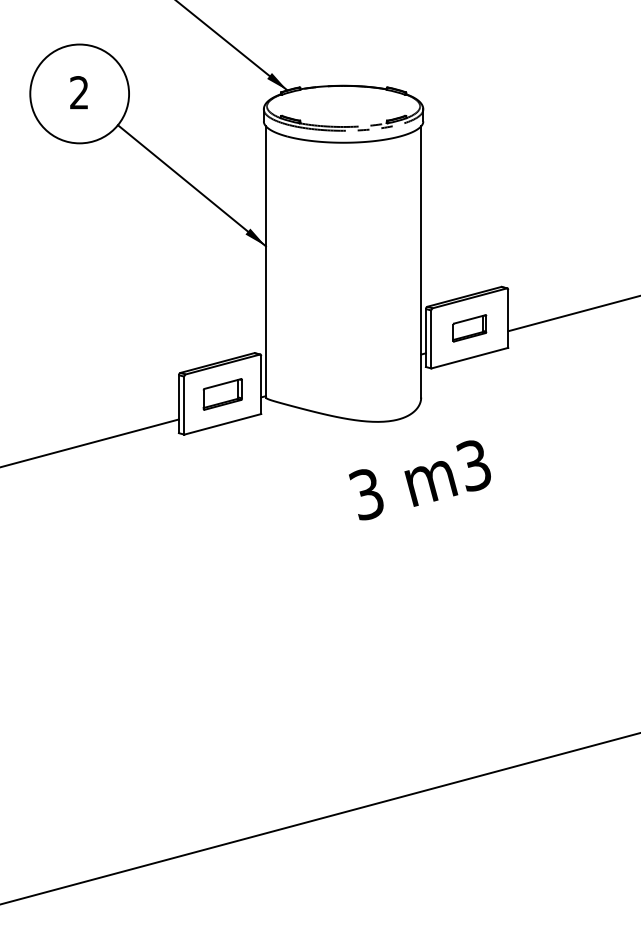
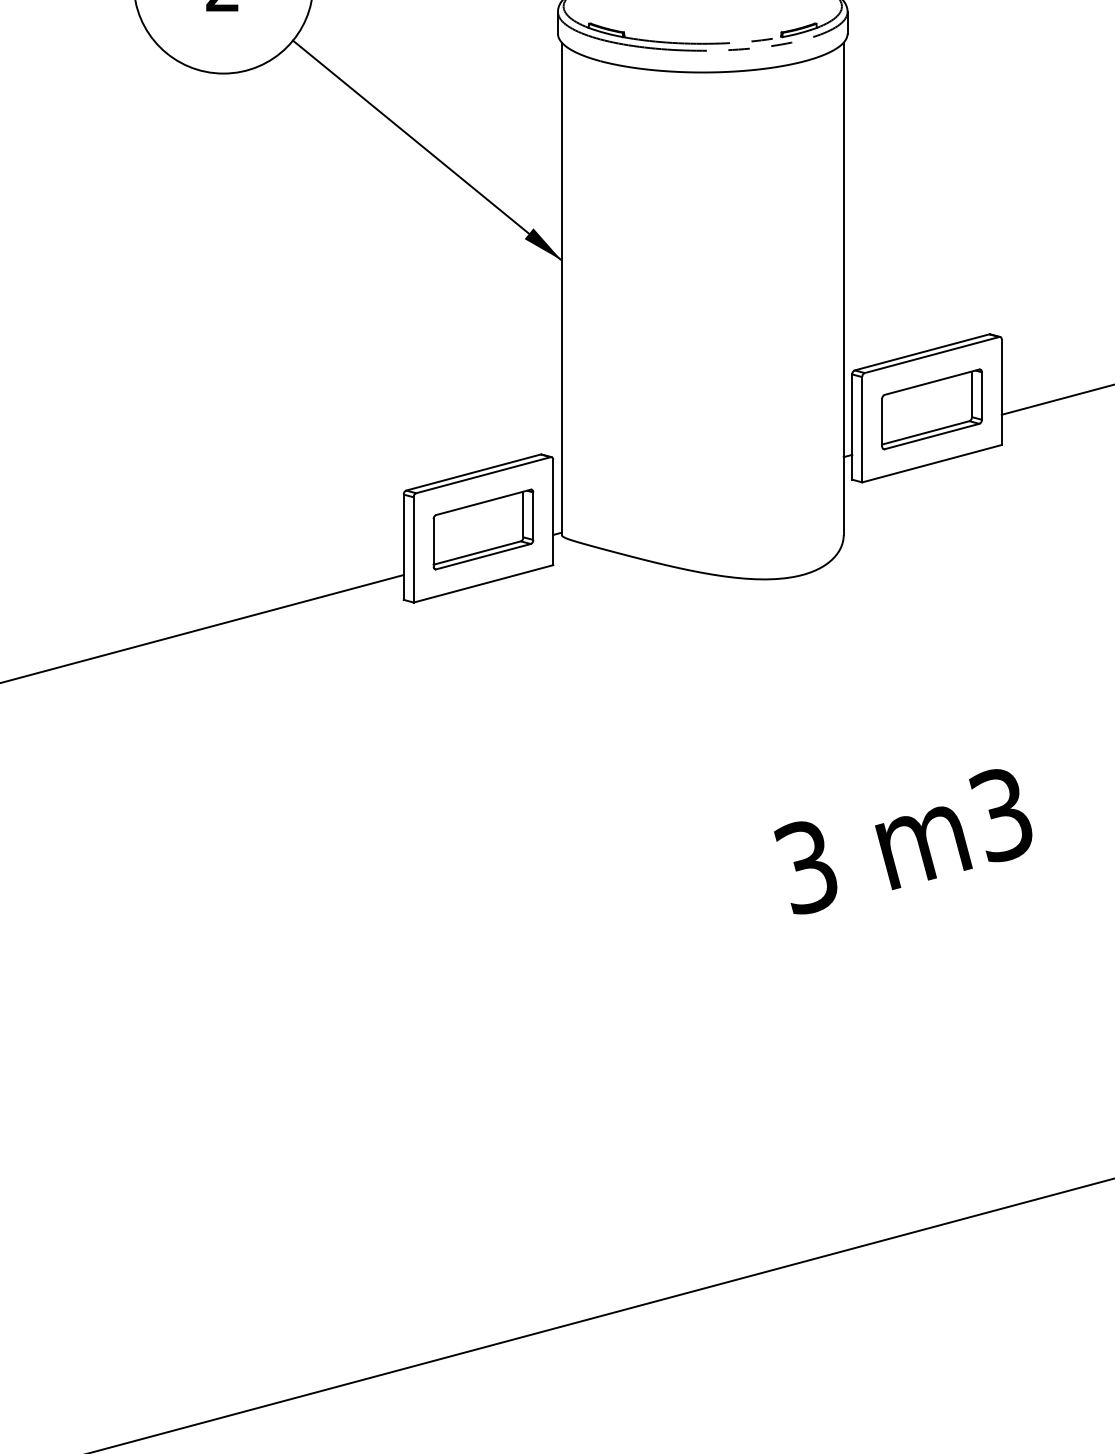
part: (469, 328) -> (931, 409), size x1.67
part: (222, 394) -> (482, 529), size x1.43
text: (419, 480) -> (902, 842), moved

